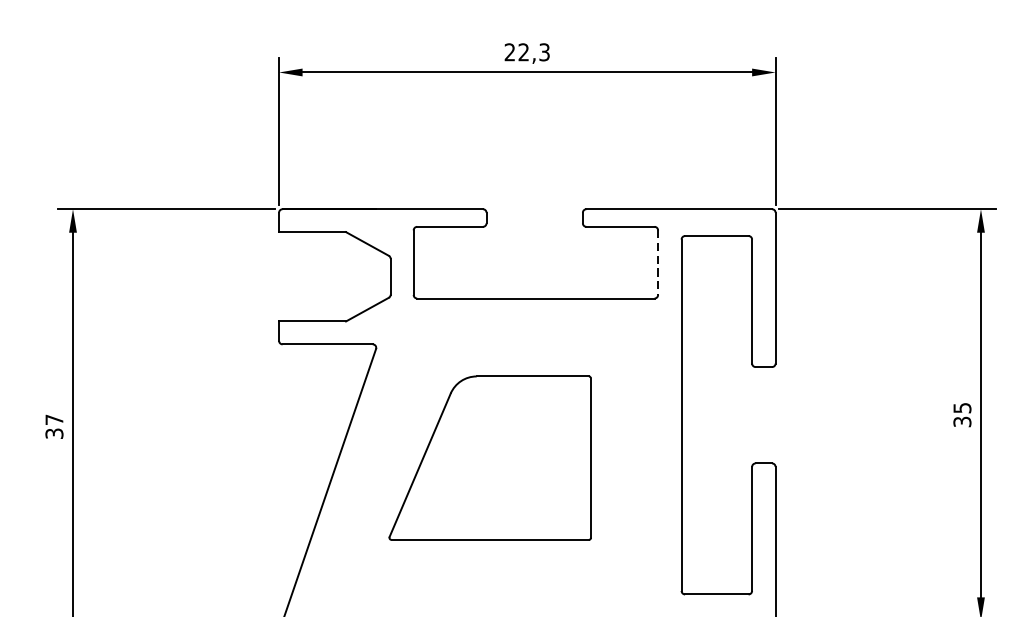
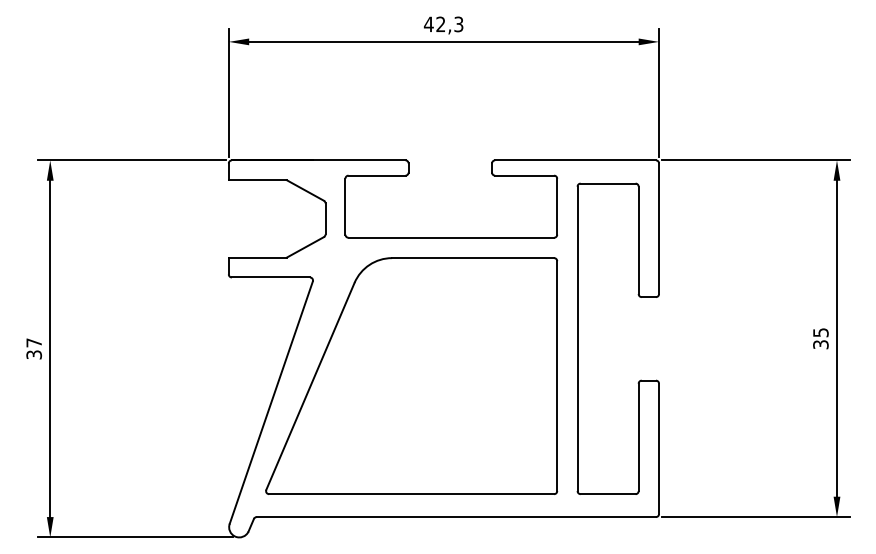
text: (509, 51) -> (428, 23), 22,3 -> 42,3
line: (658, 262) -> (557, 206), dashed -> solid
part: (489, 457) -> (411, 375), size x1.67

